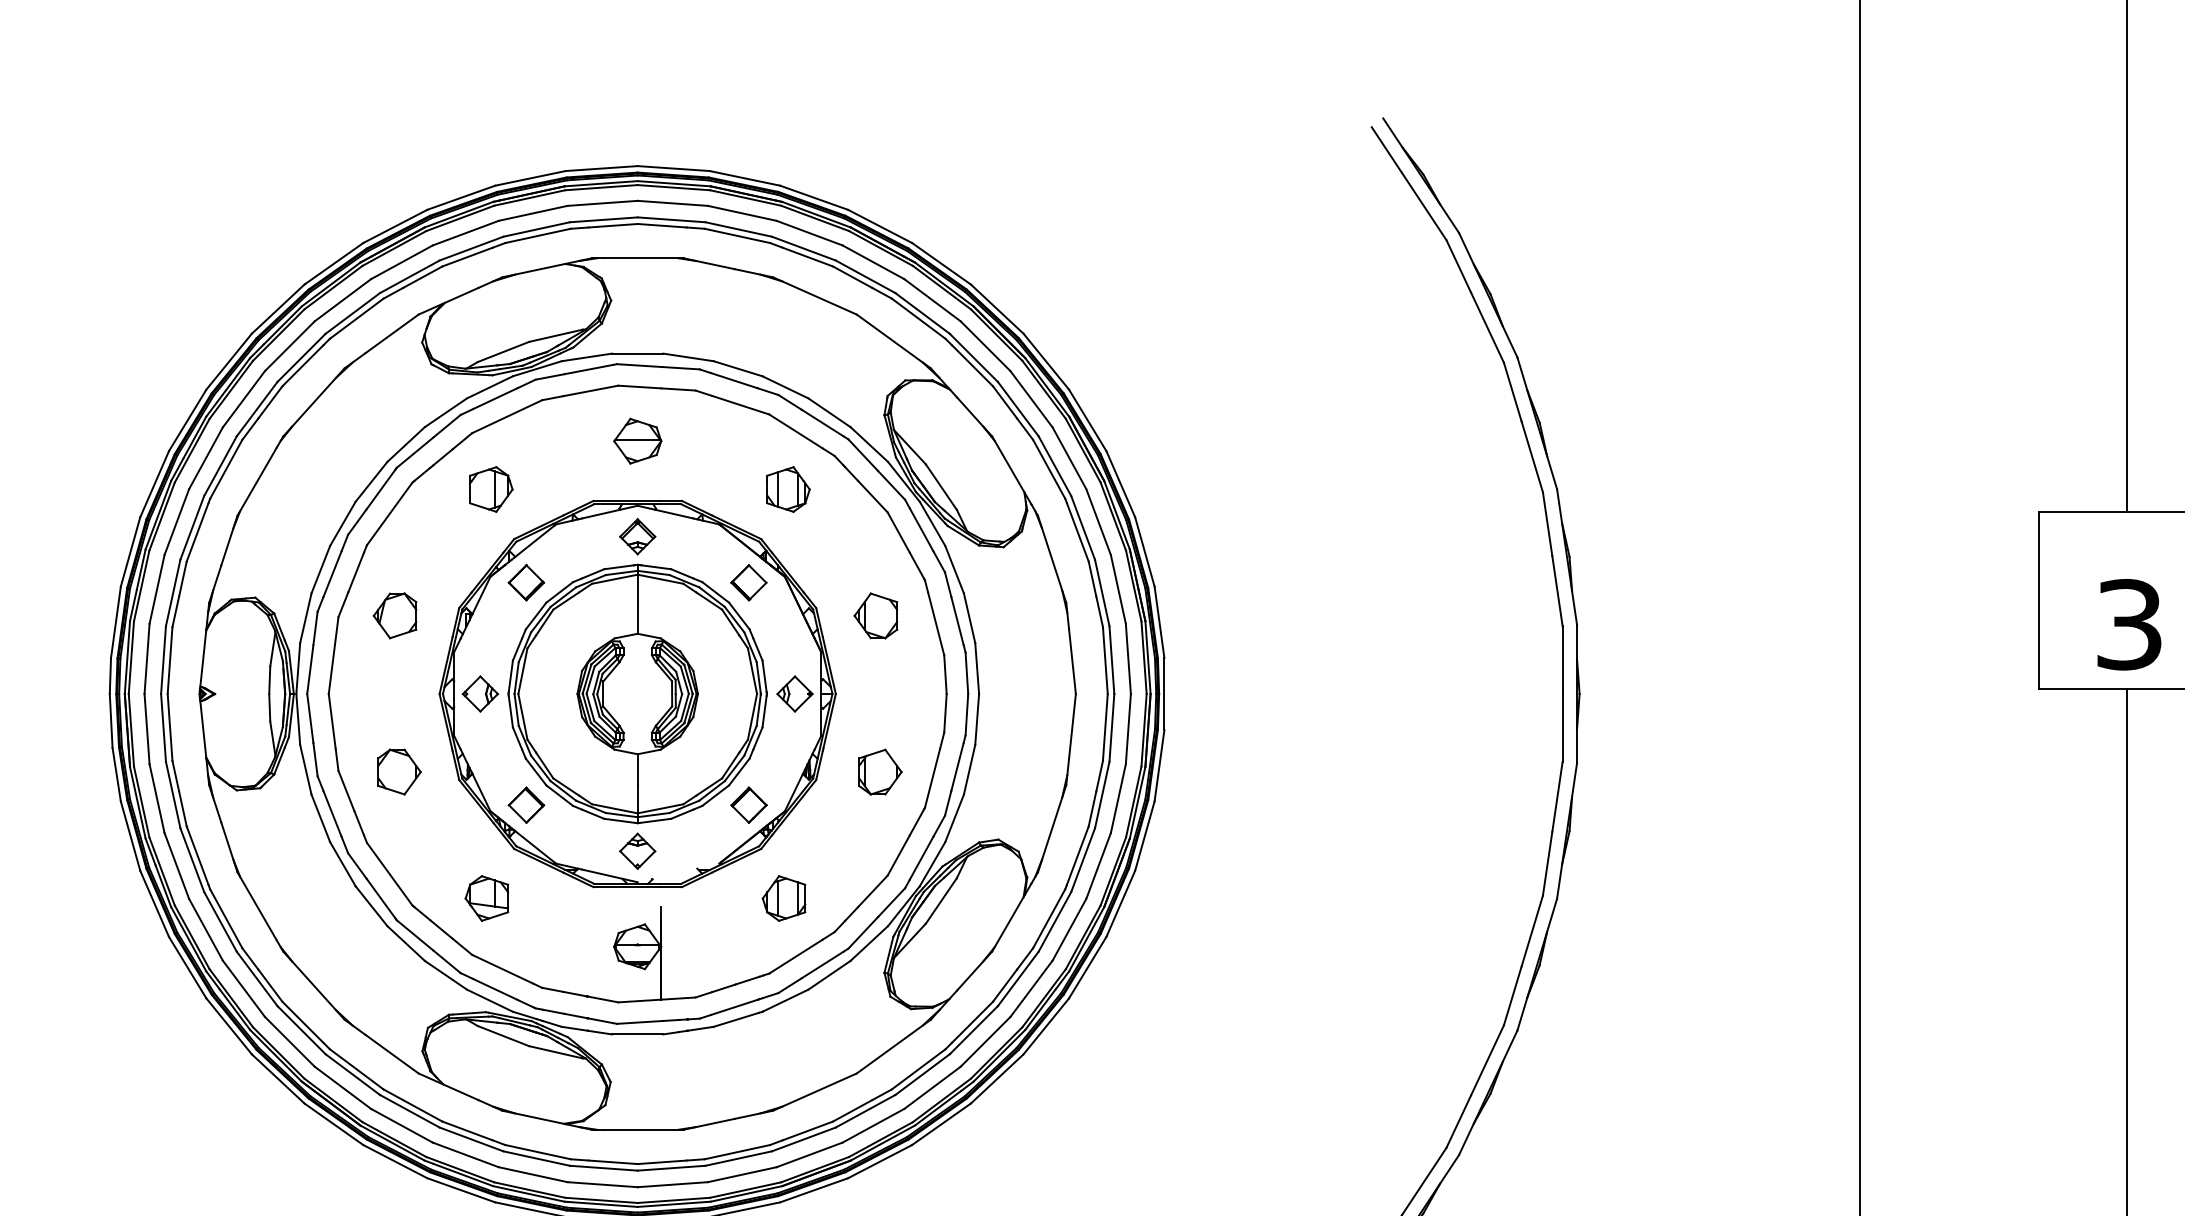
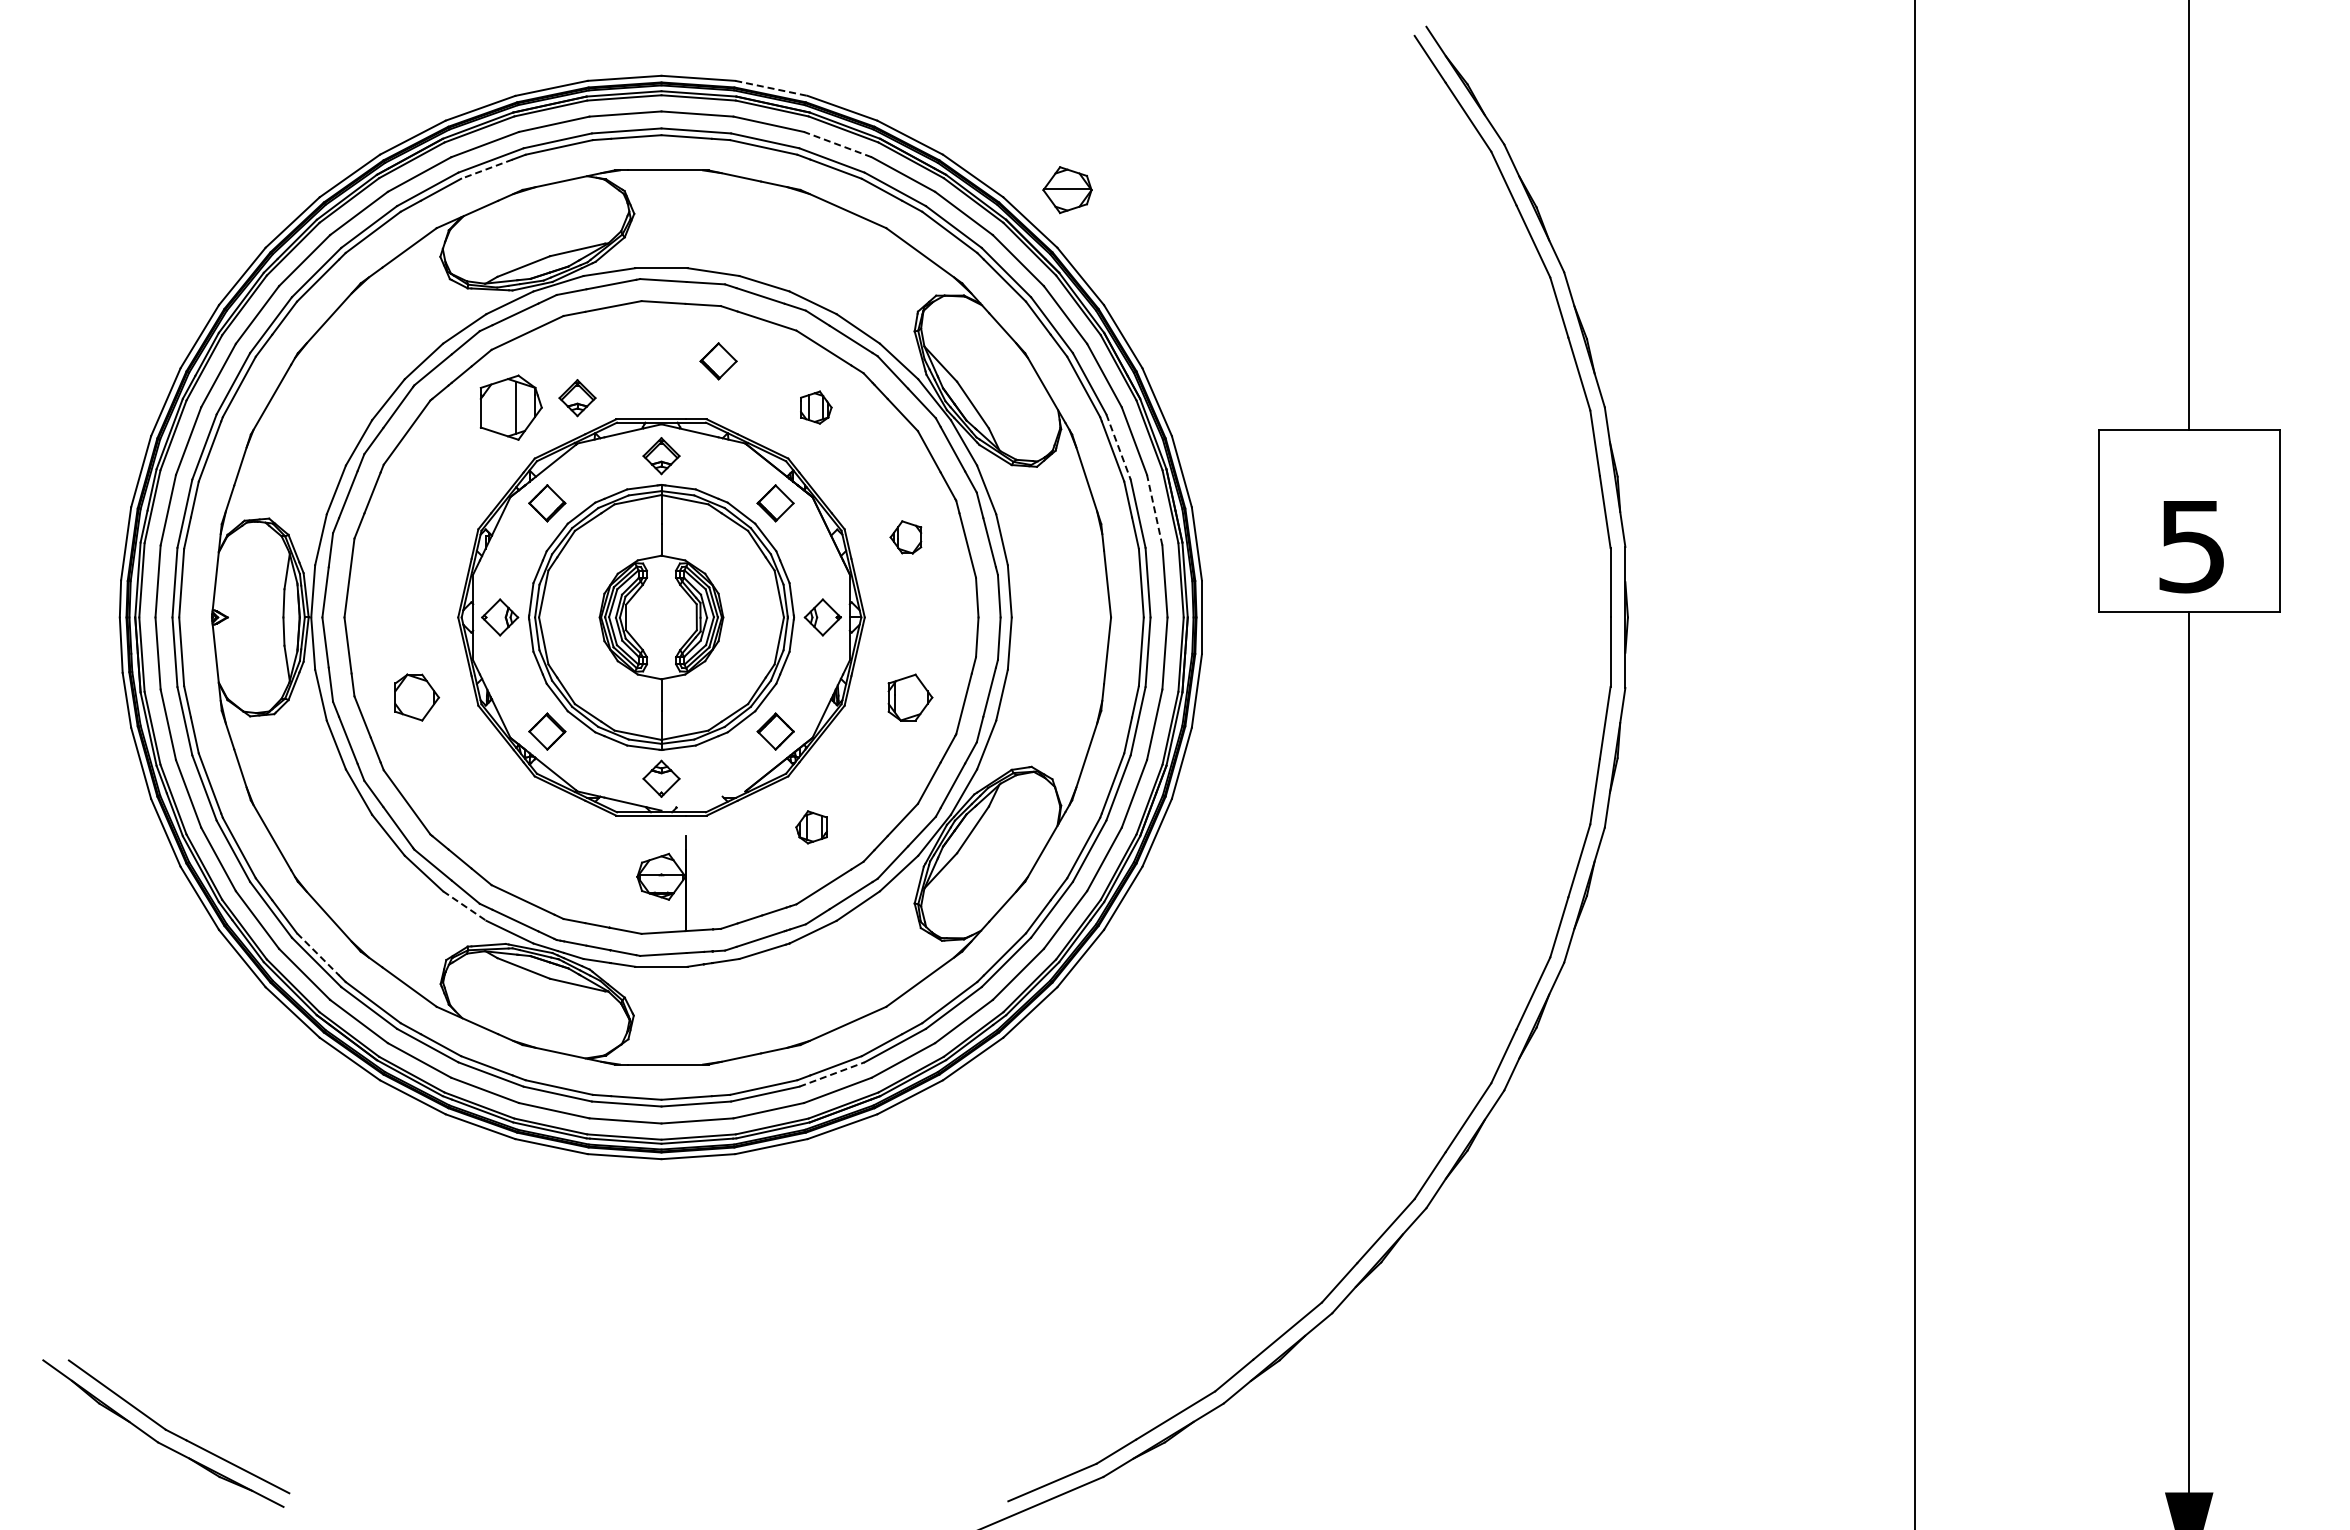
line: (744, 178) -> (771, 88), solid -> dashed
line: (809, 233) -> (837, 144), solid -> dashed
line: (467, 257) -> (486, 169), solid -> dashed
part: (637, 441) -> (1067, 190), moved
part: (693, 444) -> (718, 361), added
part: (555, 480) -> (577, 398), added
part: (491, 489) -> (511, 407), size x1.4
part: (788, 489) -> (816, 407), size x0.7
line: (1083, 528) -> (1118, 447), solid -> dashed
line: (1118, 588) -> (1154, 509), solid -> dashed
part: (395, 616) -> (412, 537), removed
part: (875, 616) -> (905, 537), size x0.7
text: (2128, 624) -> (2191, 546), 3 -> 5
part: (486, 898) -> (506, 827), removed
part: (783, 898) -> (811, 827), size x0.7
line: (446, 975) -> (465, 906), solid -> dashed
line: (303, 1022) -> (318, 954), solid -> dashed
line: (803, 1139) -> (831, 1074), solid -> dashed

